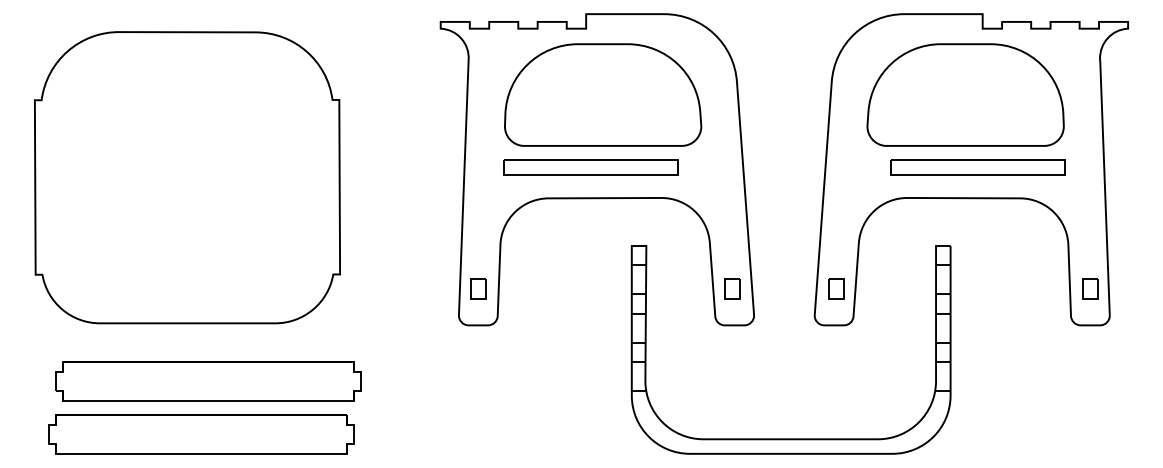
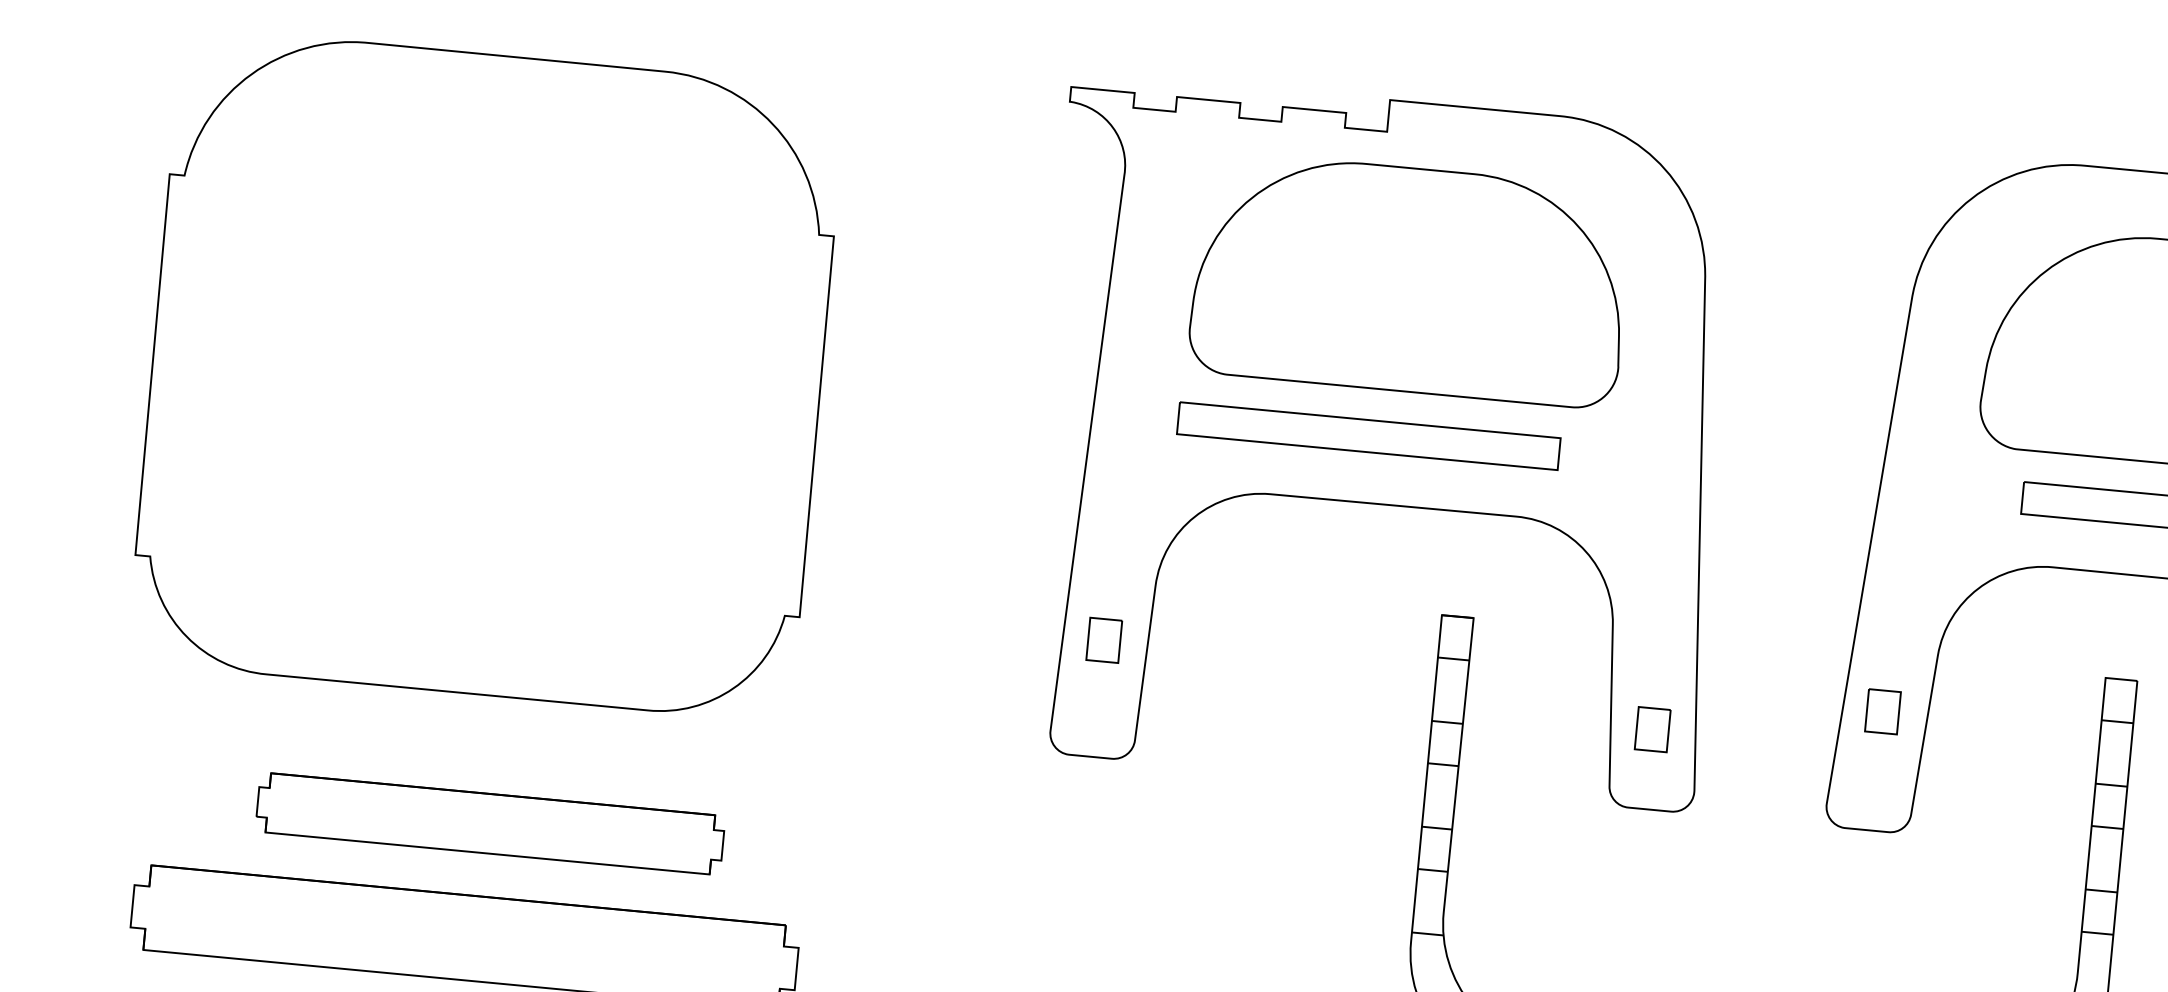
part: (478, 288) -> (1104, 639), moved
part: (836, 288) -> (1883, 710), moved
part: (208, 381) -> (490, 823), size x0.7

